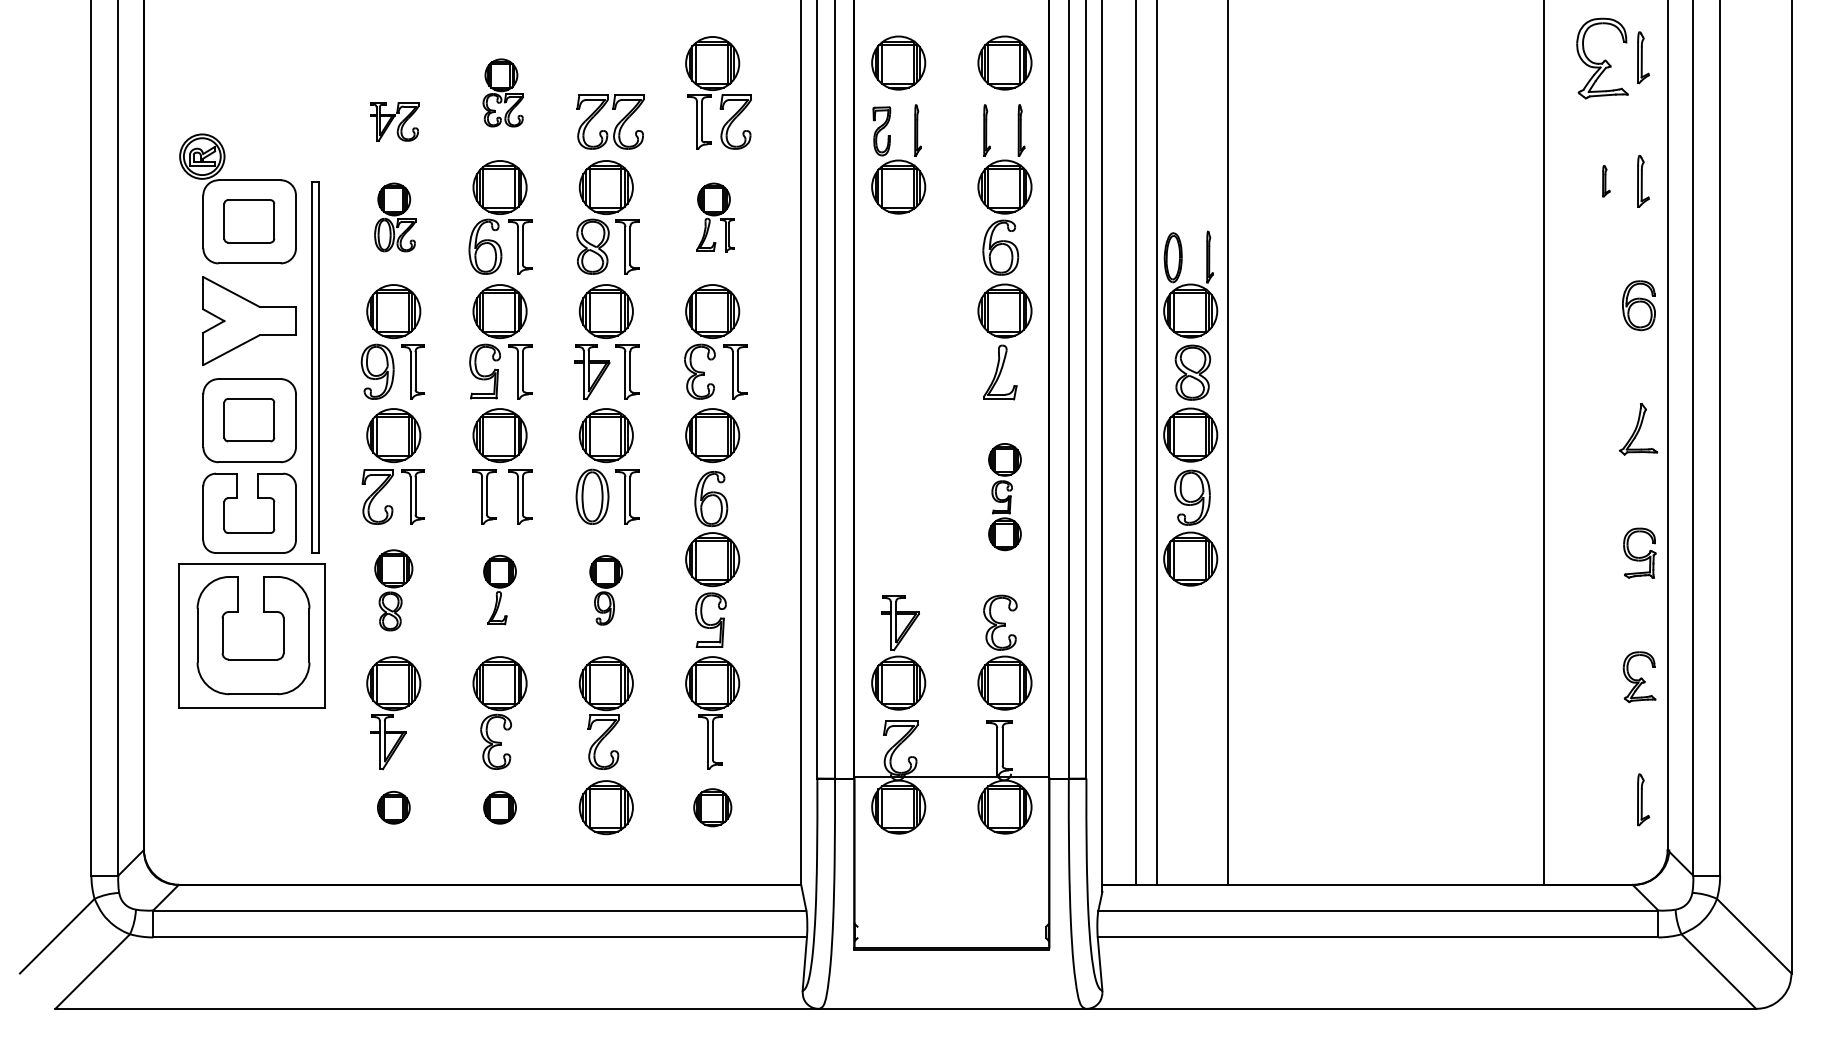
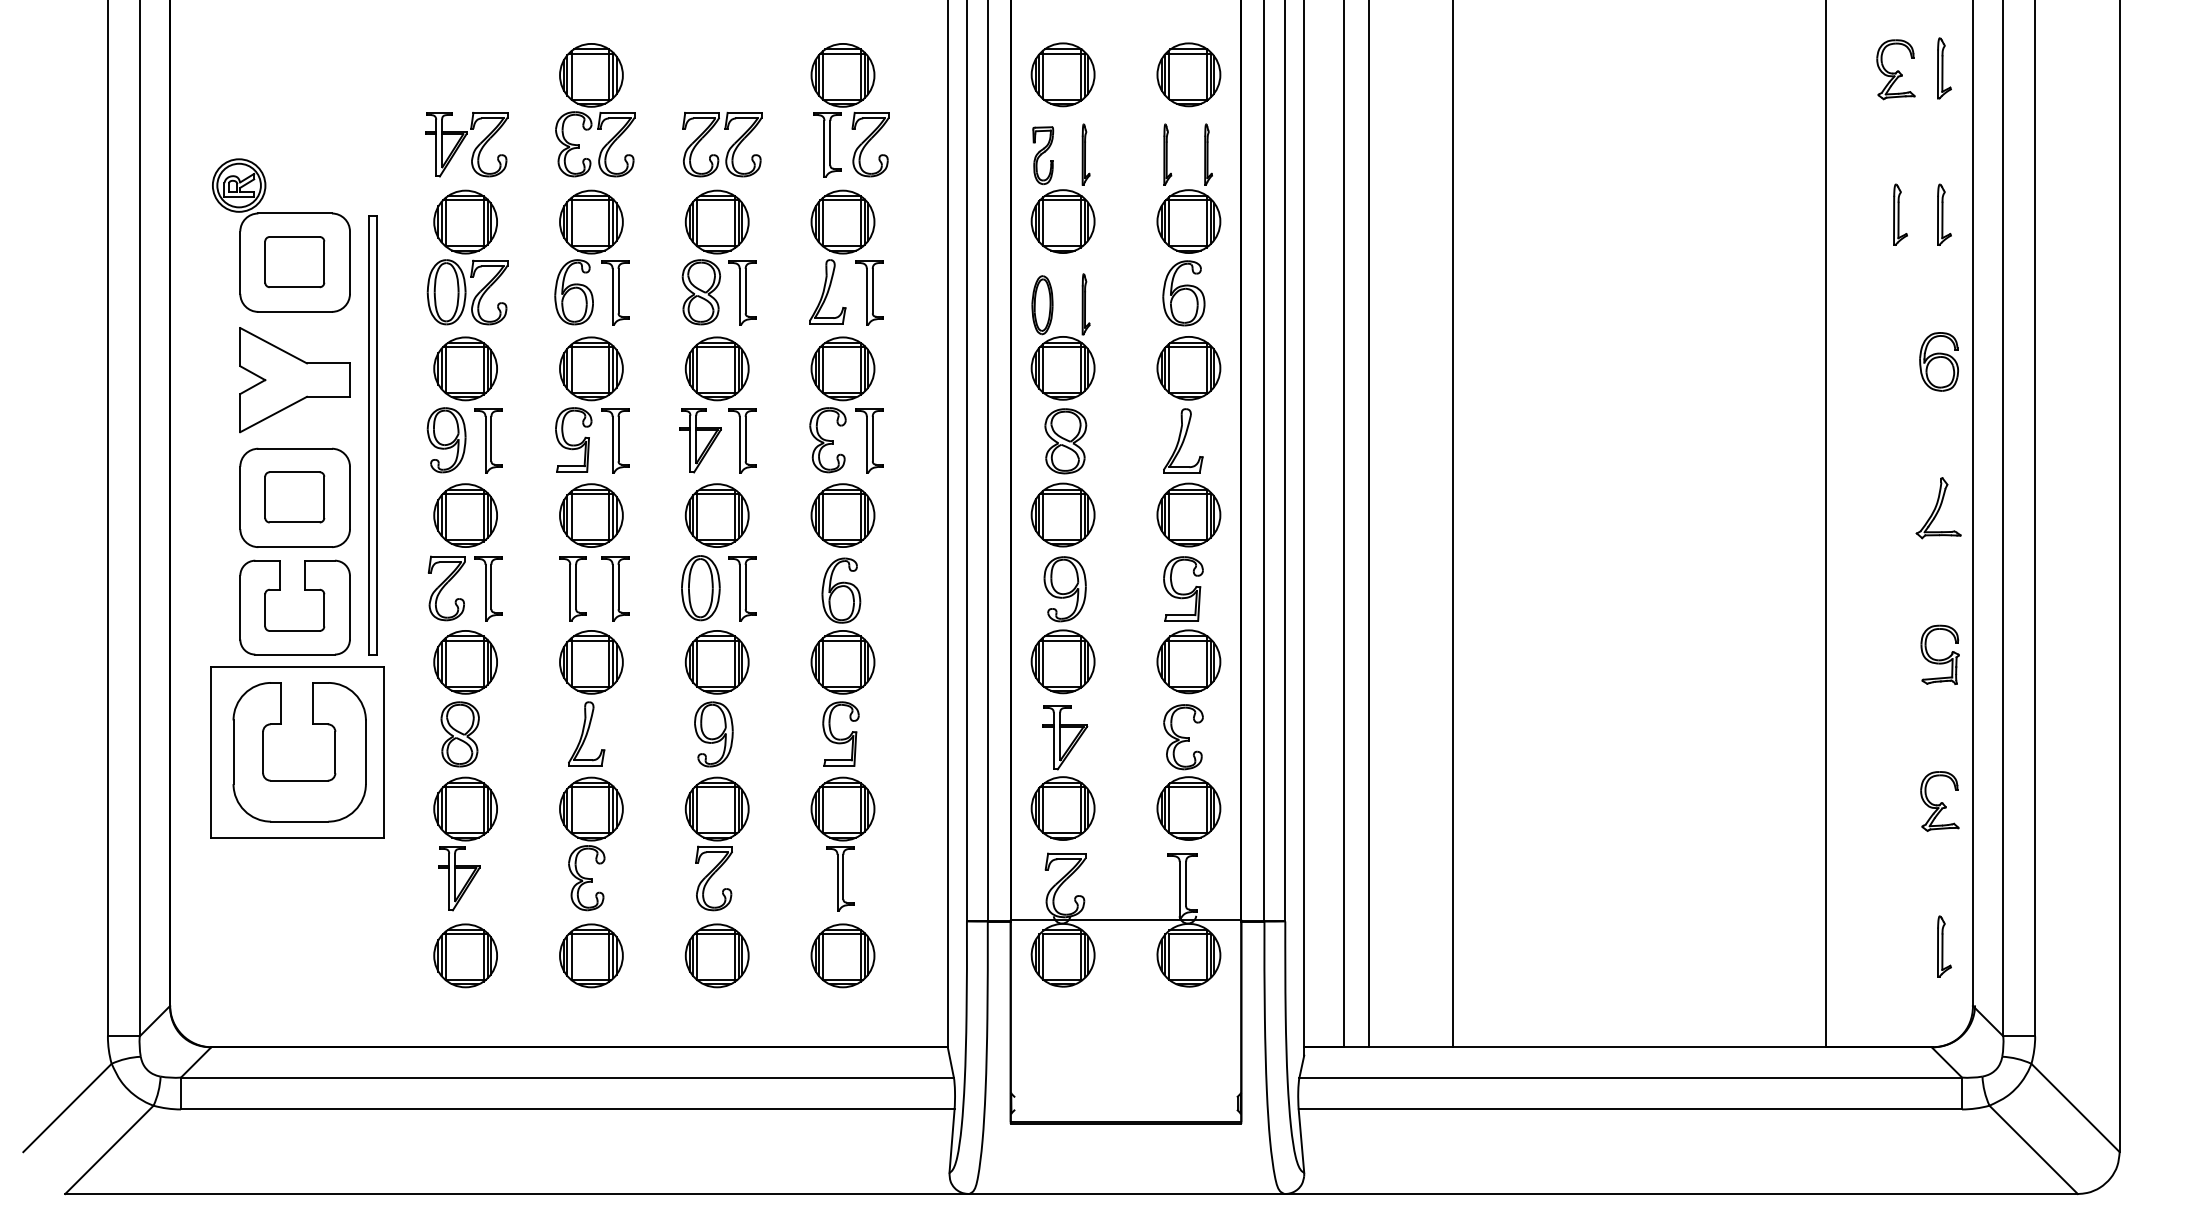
part: (1602, 58) -> (1895, 69), size x0.62
part: (503, 92) -> (595, 109), size x1.67
part: (394, 121) -> (466, 143), size x1.43
part: (1606, 180) -> (1900, 213), size x1.67
part: (394, 217) -> (466, 257), size x1.67
part: (715, 217) -> (846, 257), size x1.67
part: (1190, 408) -> (1062, 483), moved
part: (1004, 496) -> (1188, 587), size x1.67
part: (499, 589) -> (590, 697), size x1.67
part: (393, 590) -> (465, 698), size x1.43
part: (605, 590) -> (716, 698), size x1.67
part: (393, 807) -> (465, 955), size x1.67
part: (499, 807) -> (590, 955), size x1.67
part: (712, 807) -> (842, 955), size x1.43

